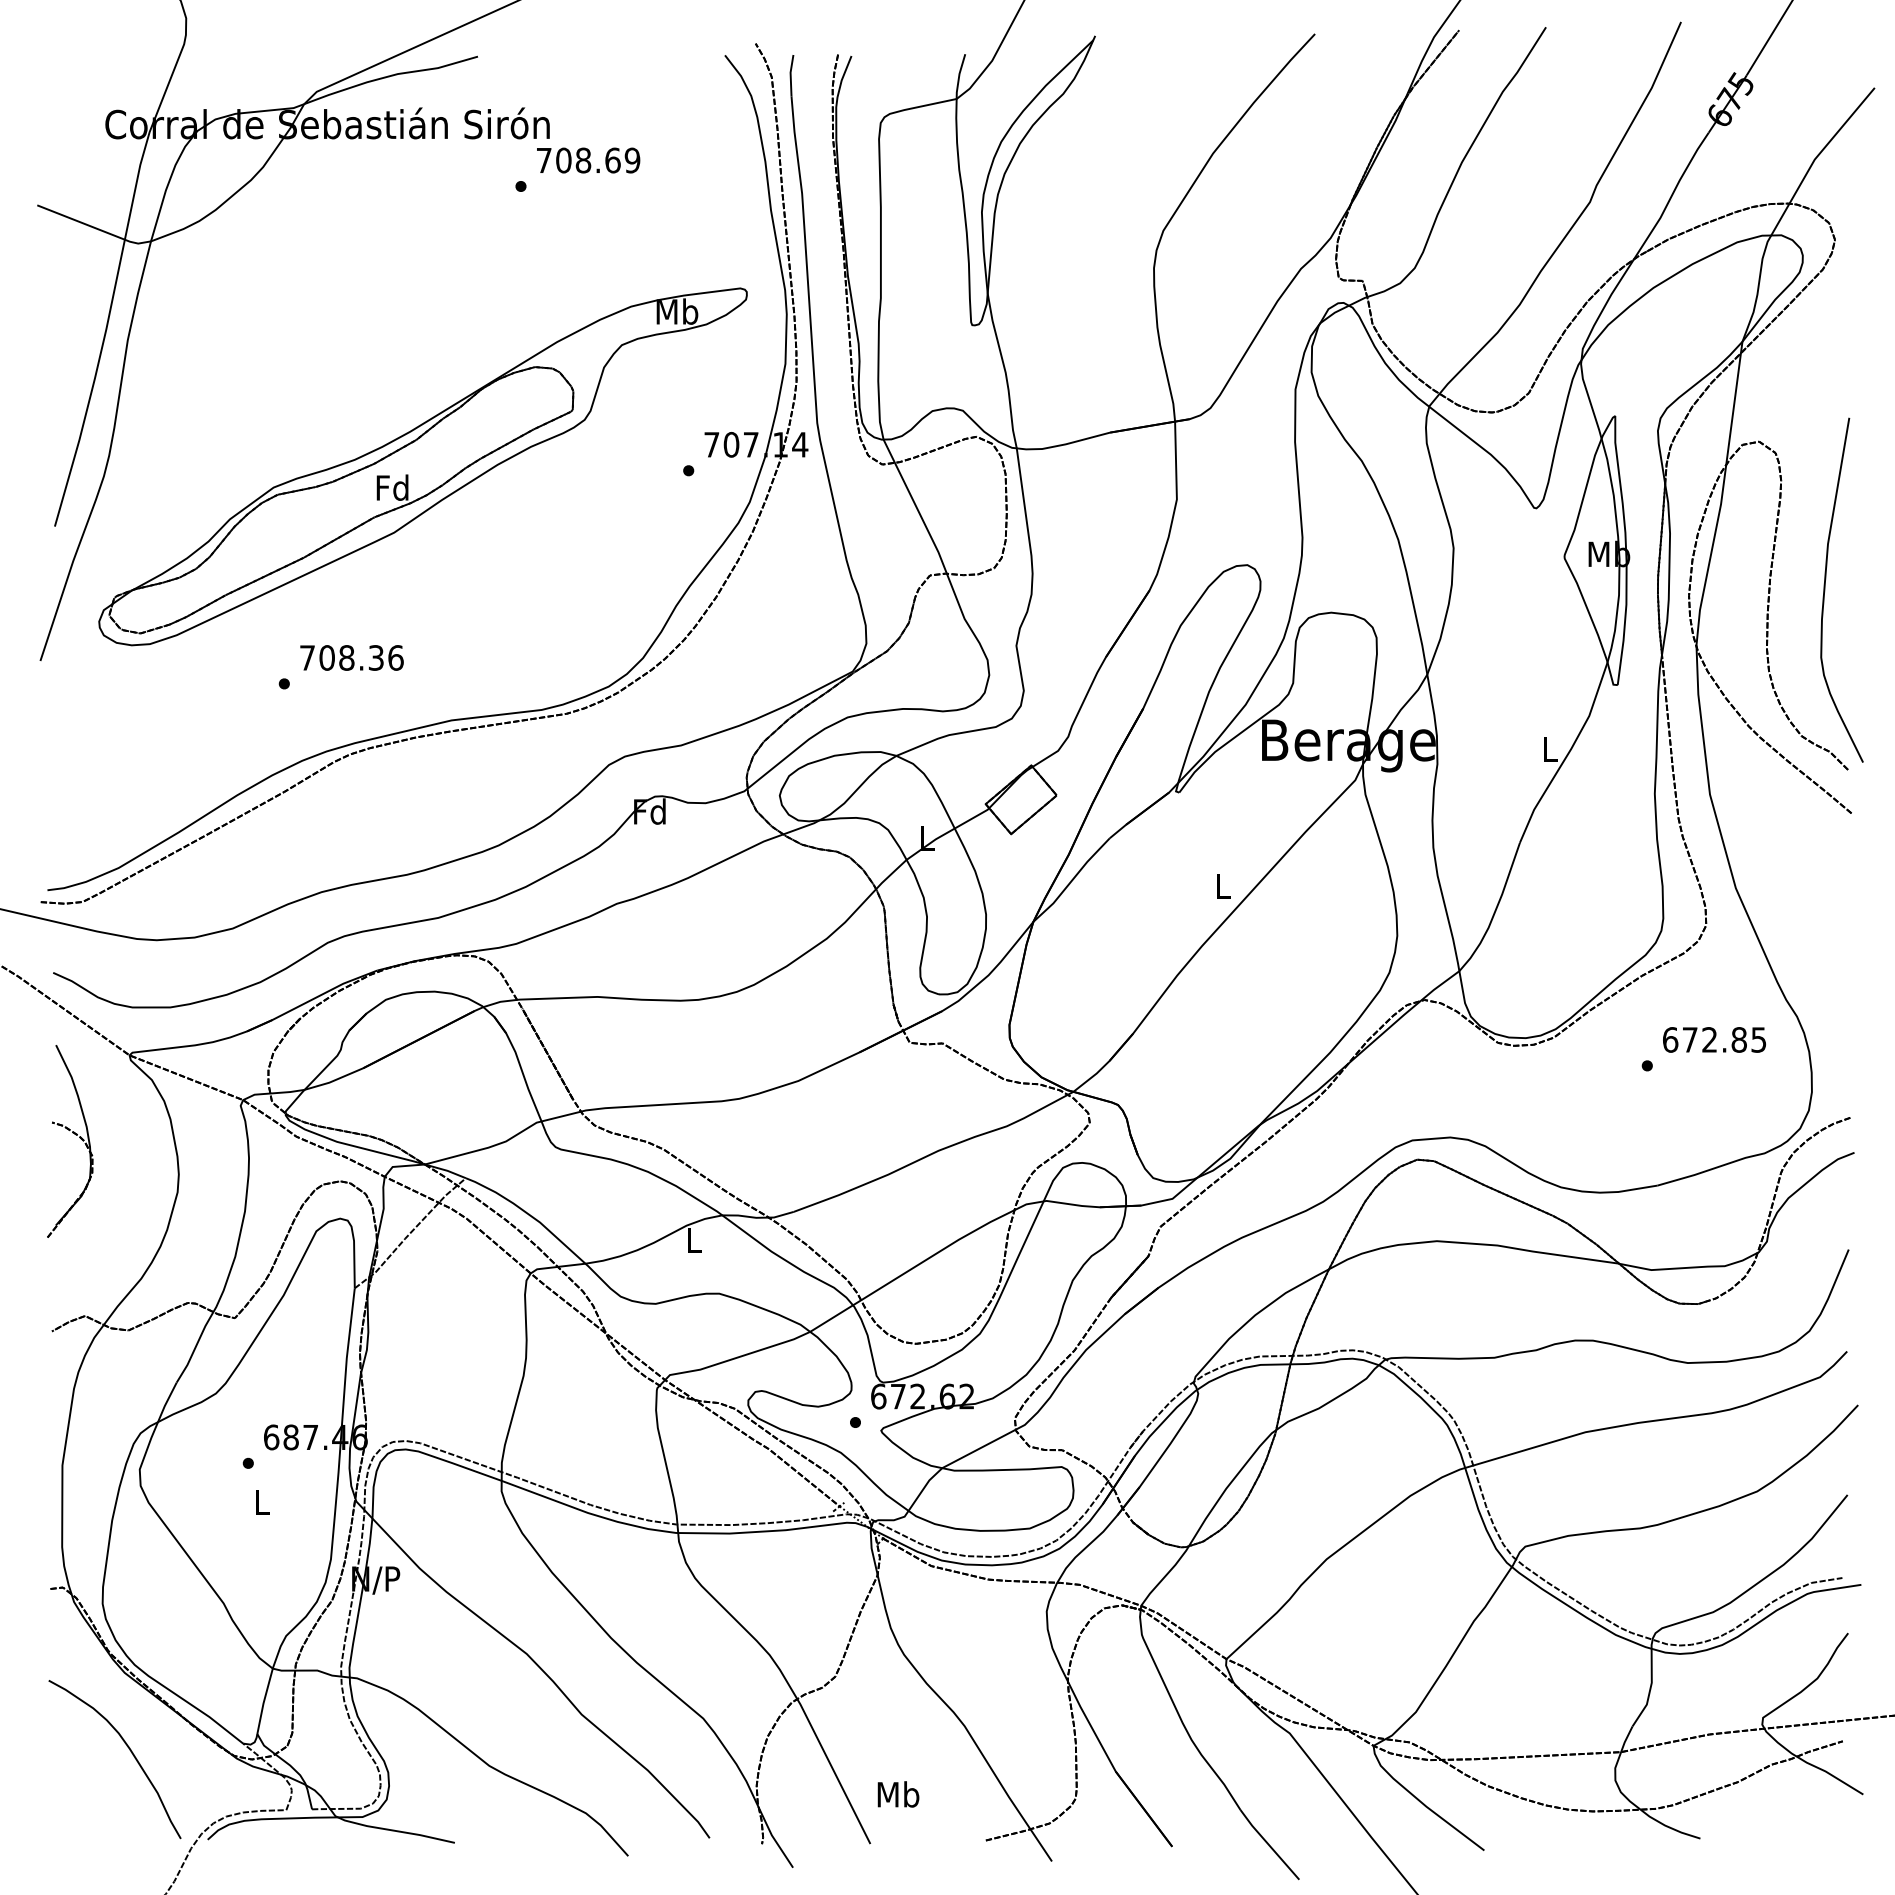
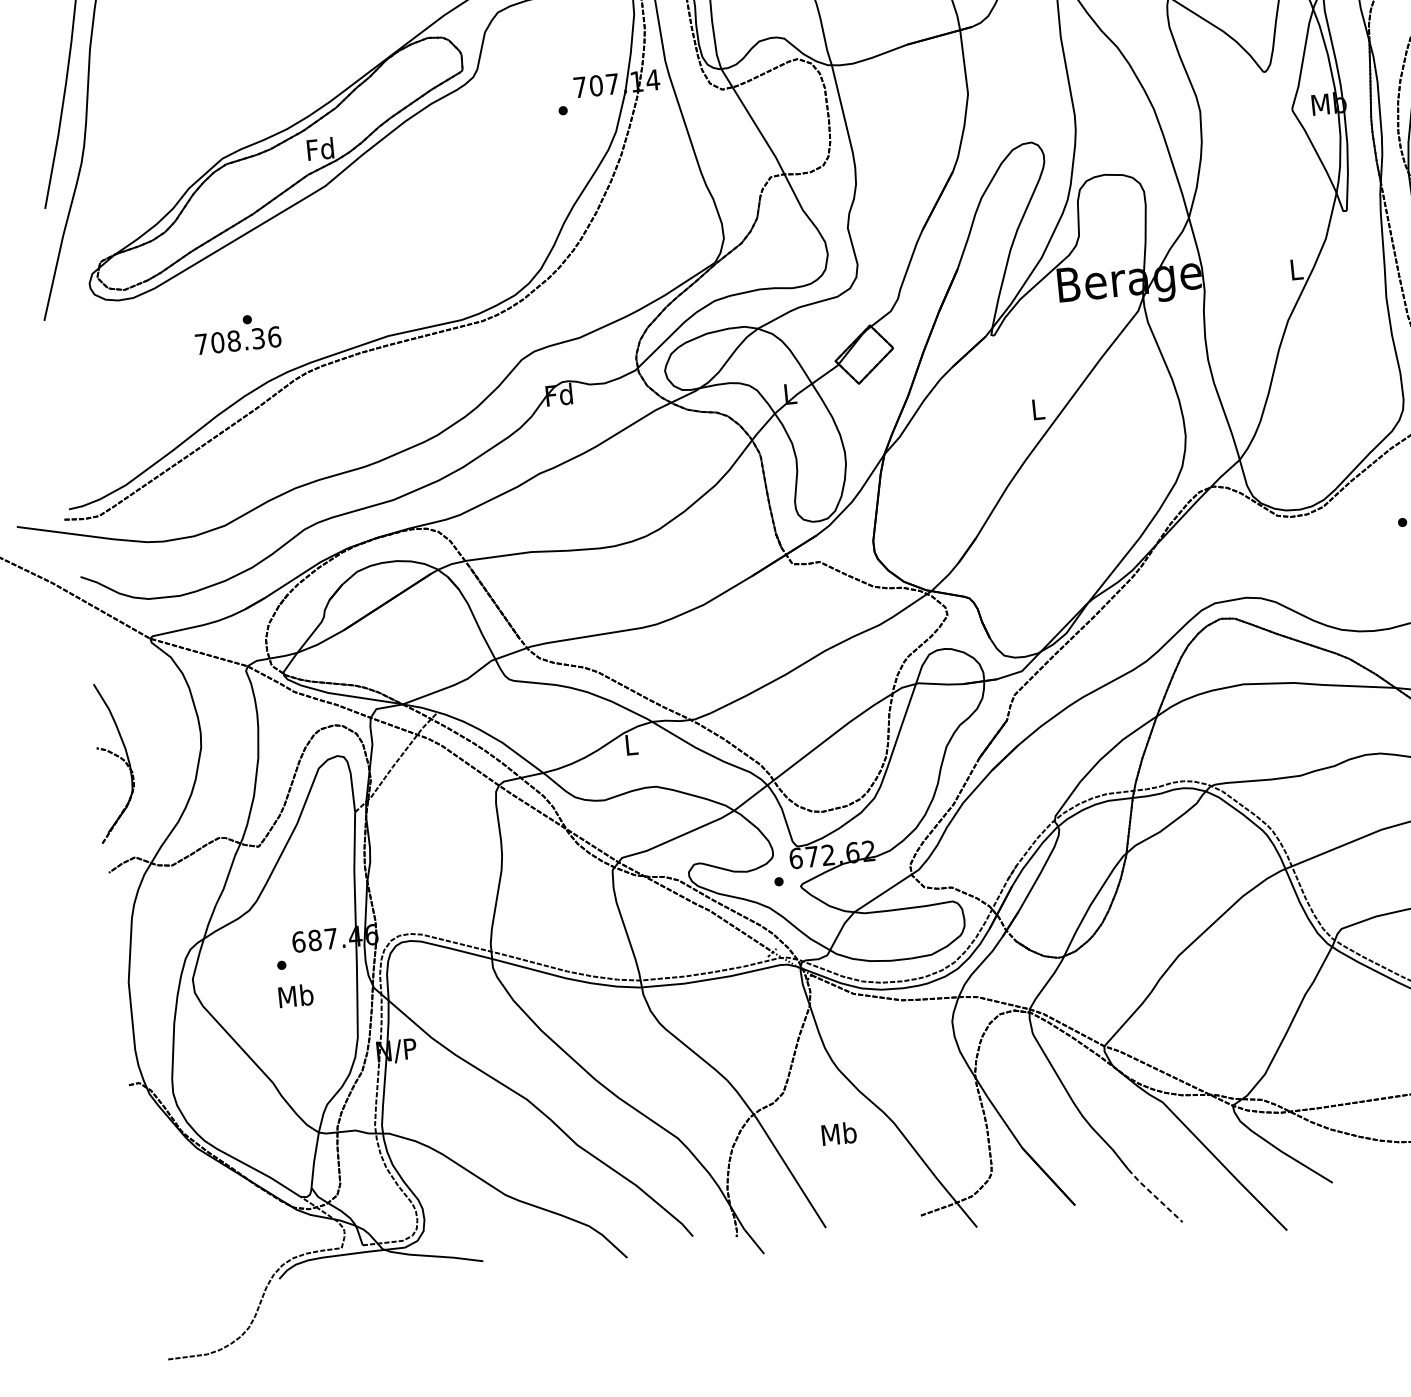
text: (351, 657) -> (237, 340), moved
part: (75, 1135) -> (117, 757), moved
text: (261, 1501) -> (295, 995), L -> Mb
curve: (129, 1750) -> (207, 1211), removed
text: (898, 1794) -> (839, 1133), moved
line: (1269, 1845) -> (1155, 1196), solid -> dashed

